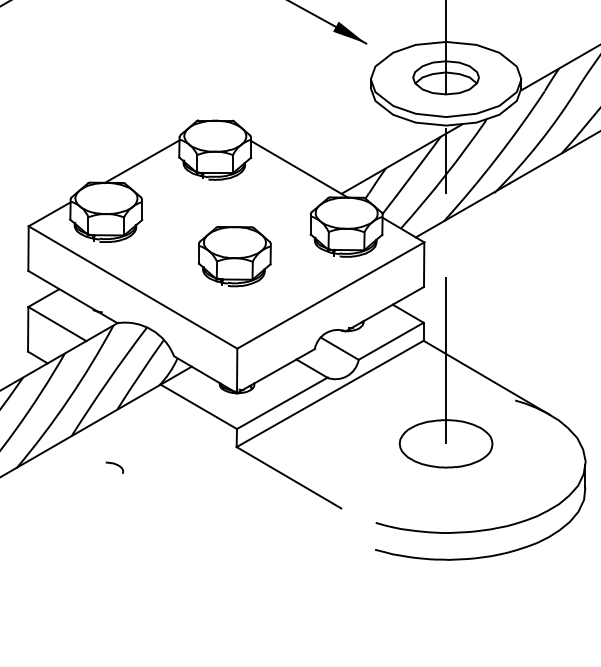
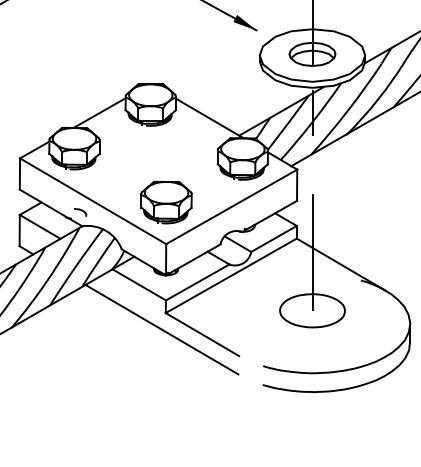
part: (234, 256) -> (166, 202), moved
curve: (116, 466) -> (81, 211), moved
line: (231, 470) -> (162, 329), added

